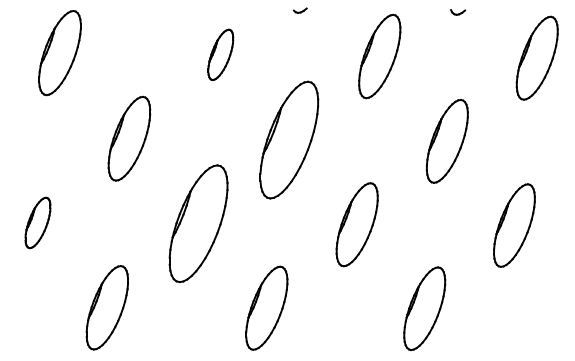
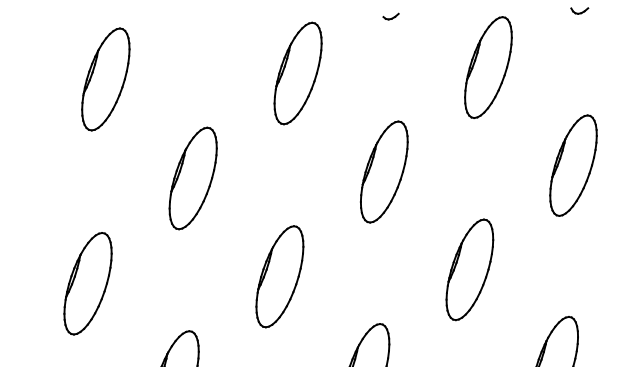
part: (220, 54) -> (297, 73), size x1.67
part: (288, 139) -> (383, 171), size x0.71
part: (37, 222) -> (87, 283), size x1.67
part: (197, 223) -> (278, 276), size x0.71

